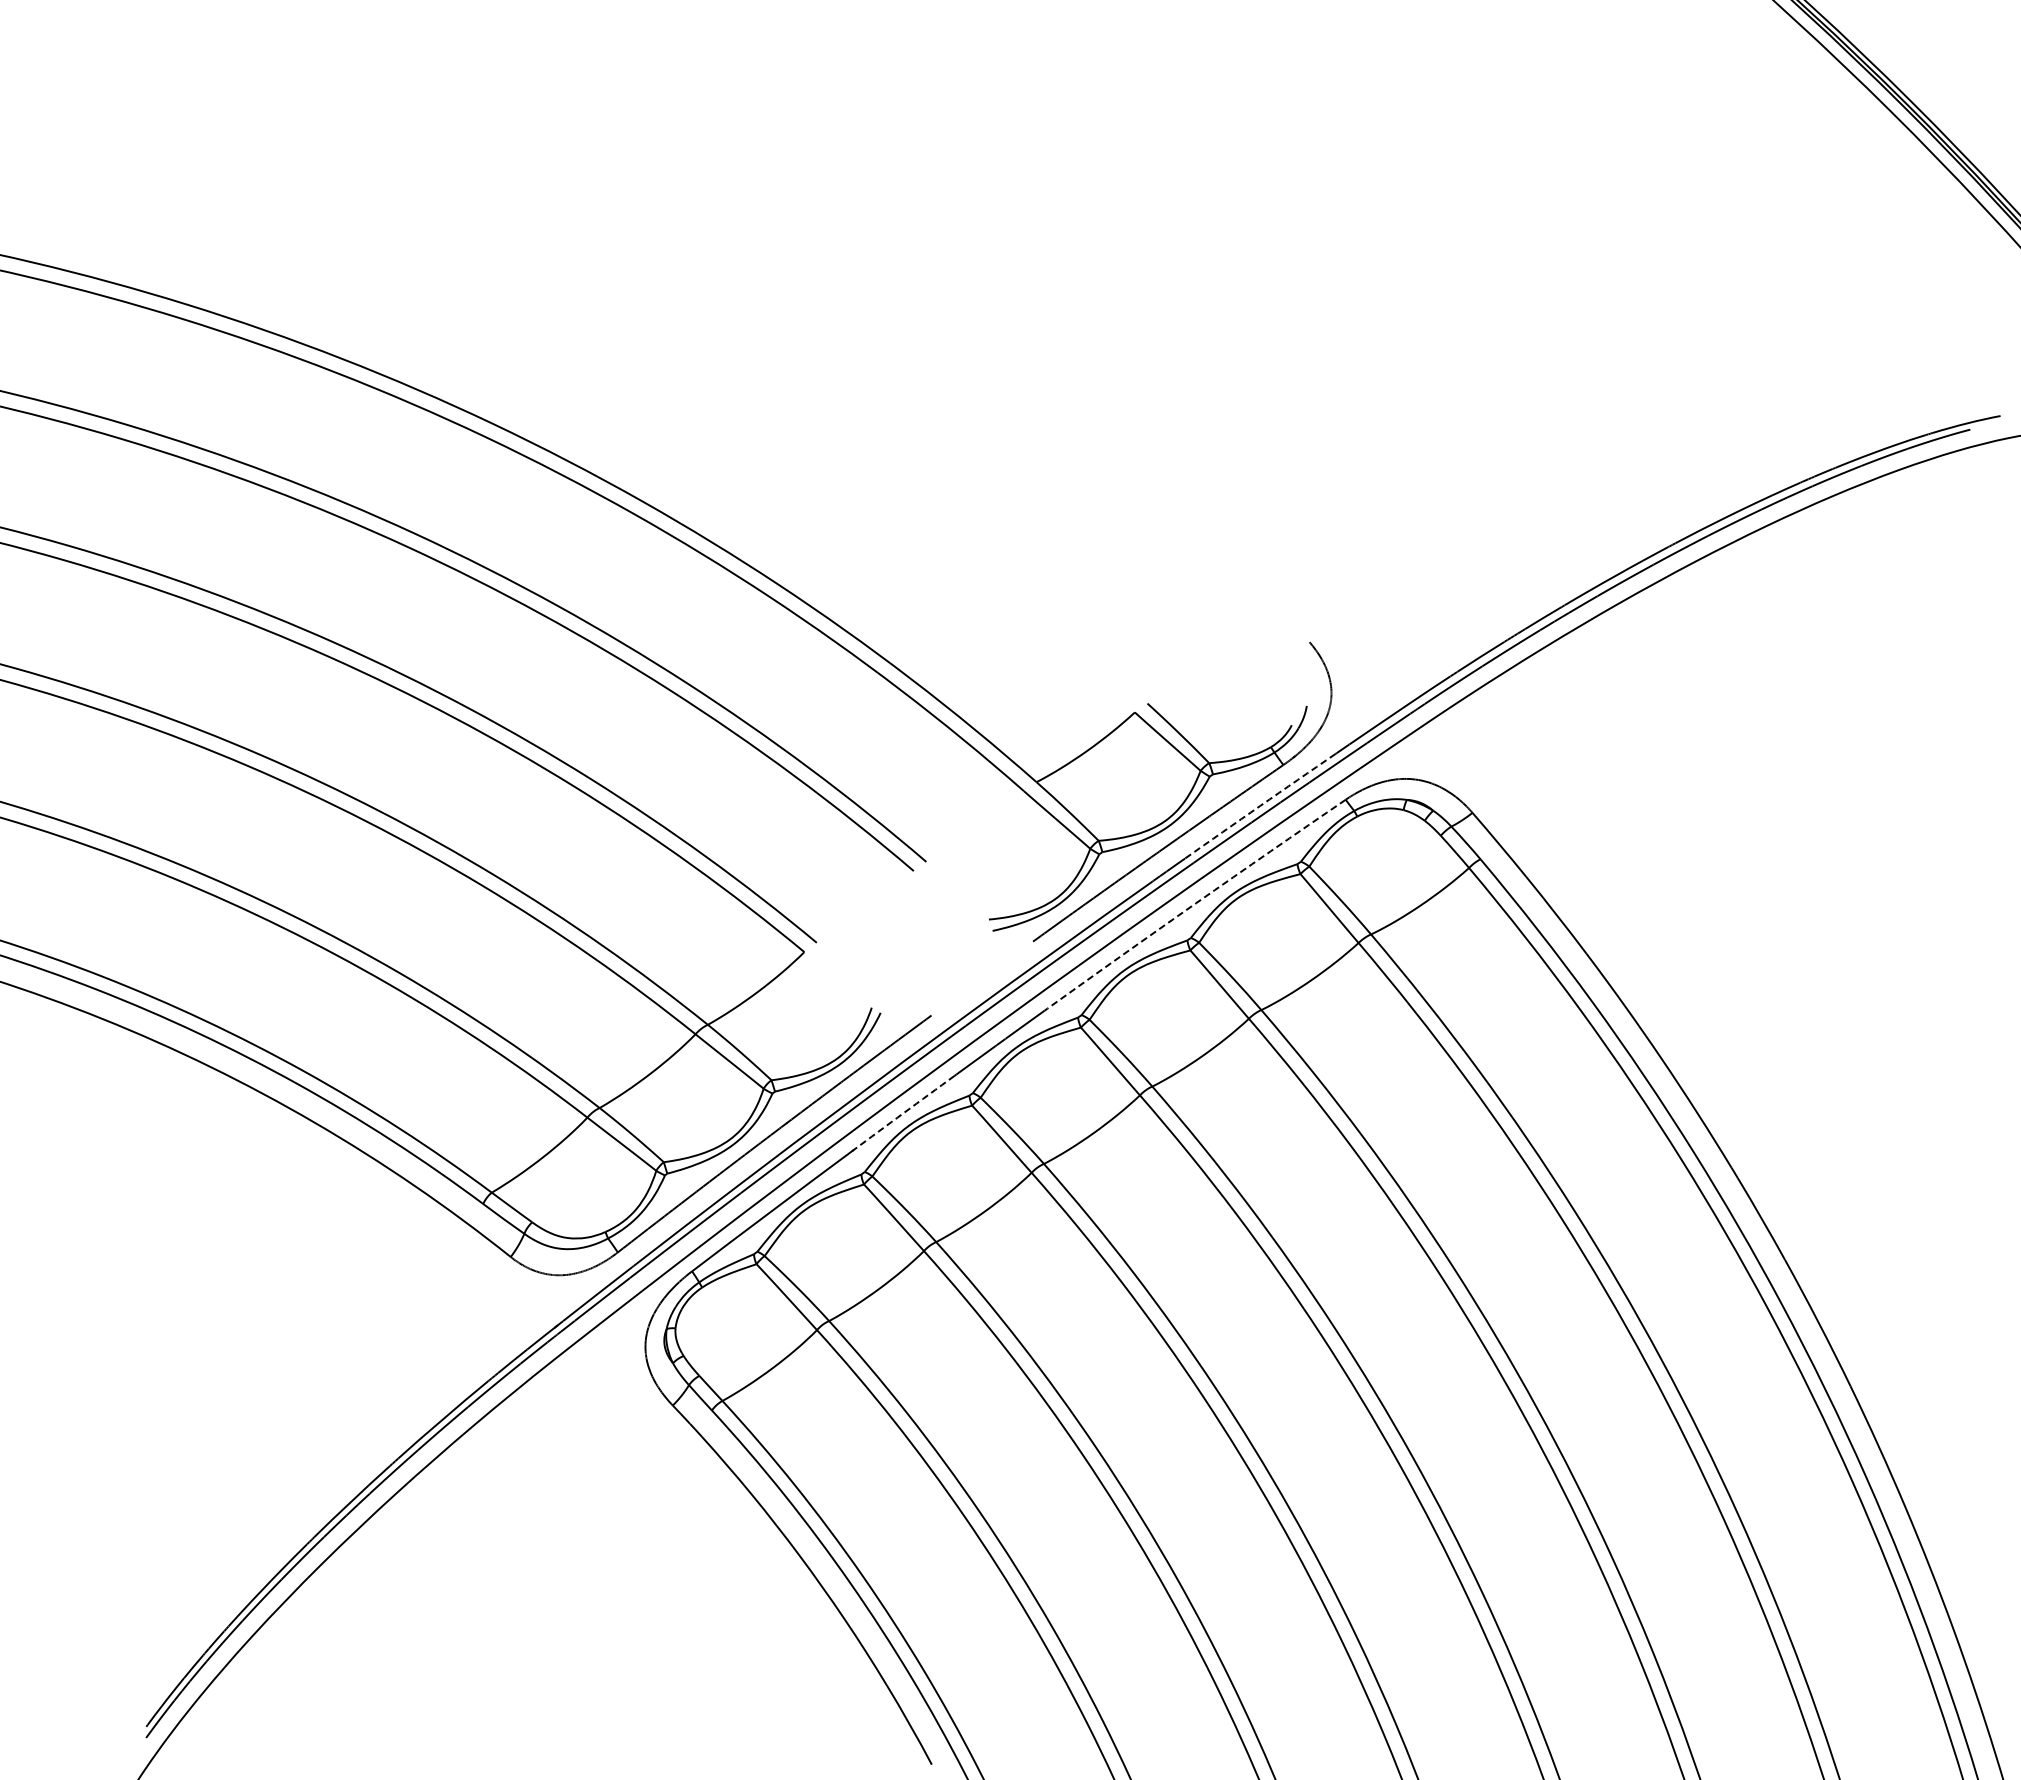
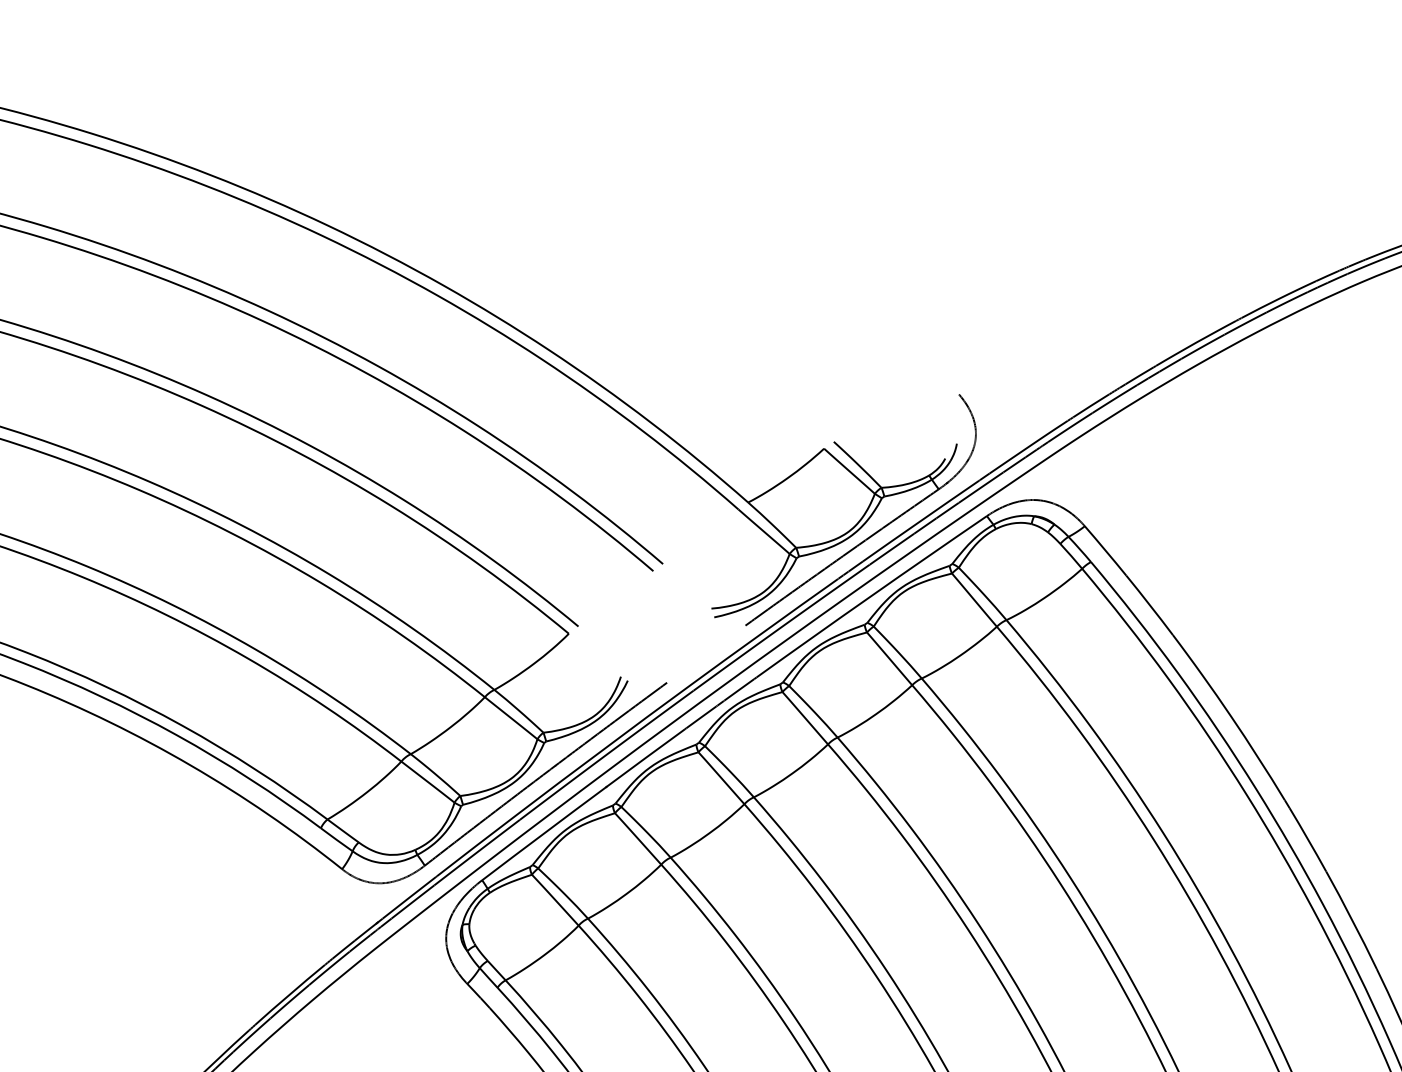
arc: (1260, 805) -> (921, 520), dashed -> solid
arc: (1196, 903) -> (871, 596), dashed -> solid
arc: (903, 1113) -> (645, 758), dashed -> solid

